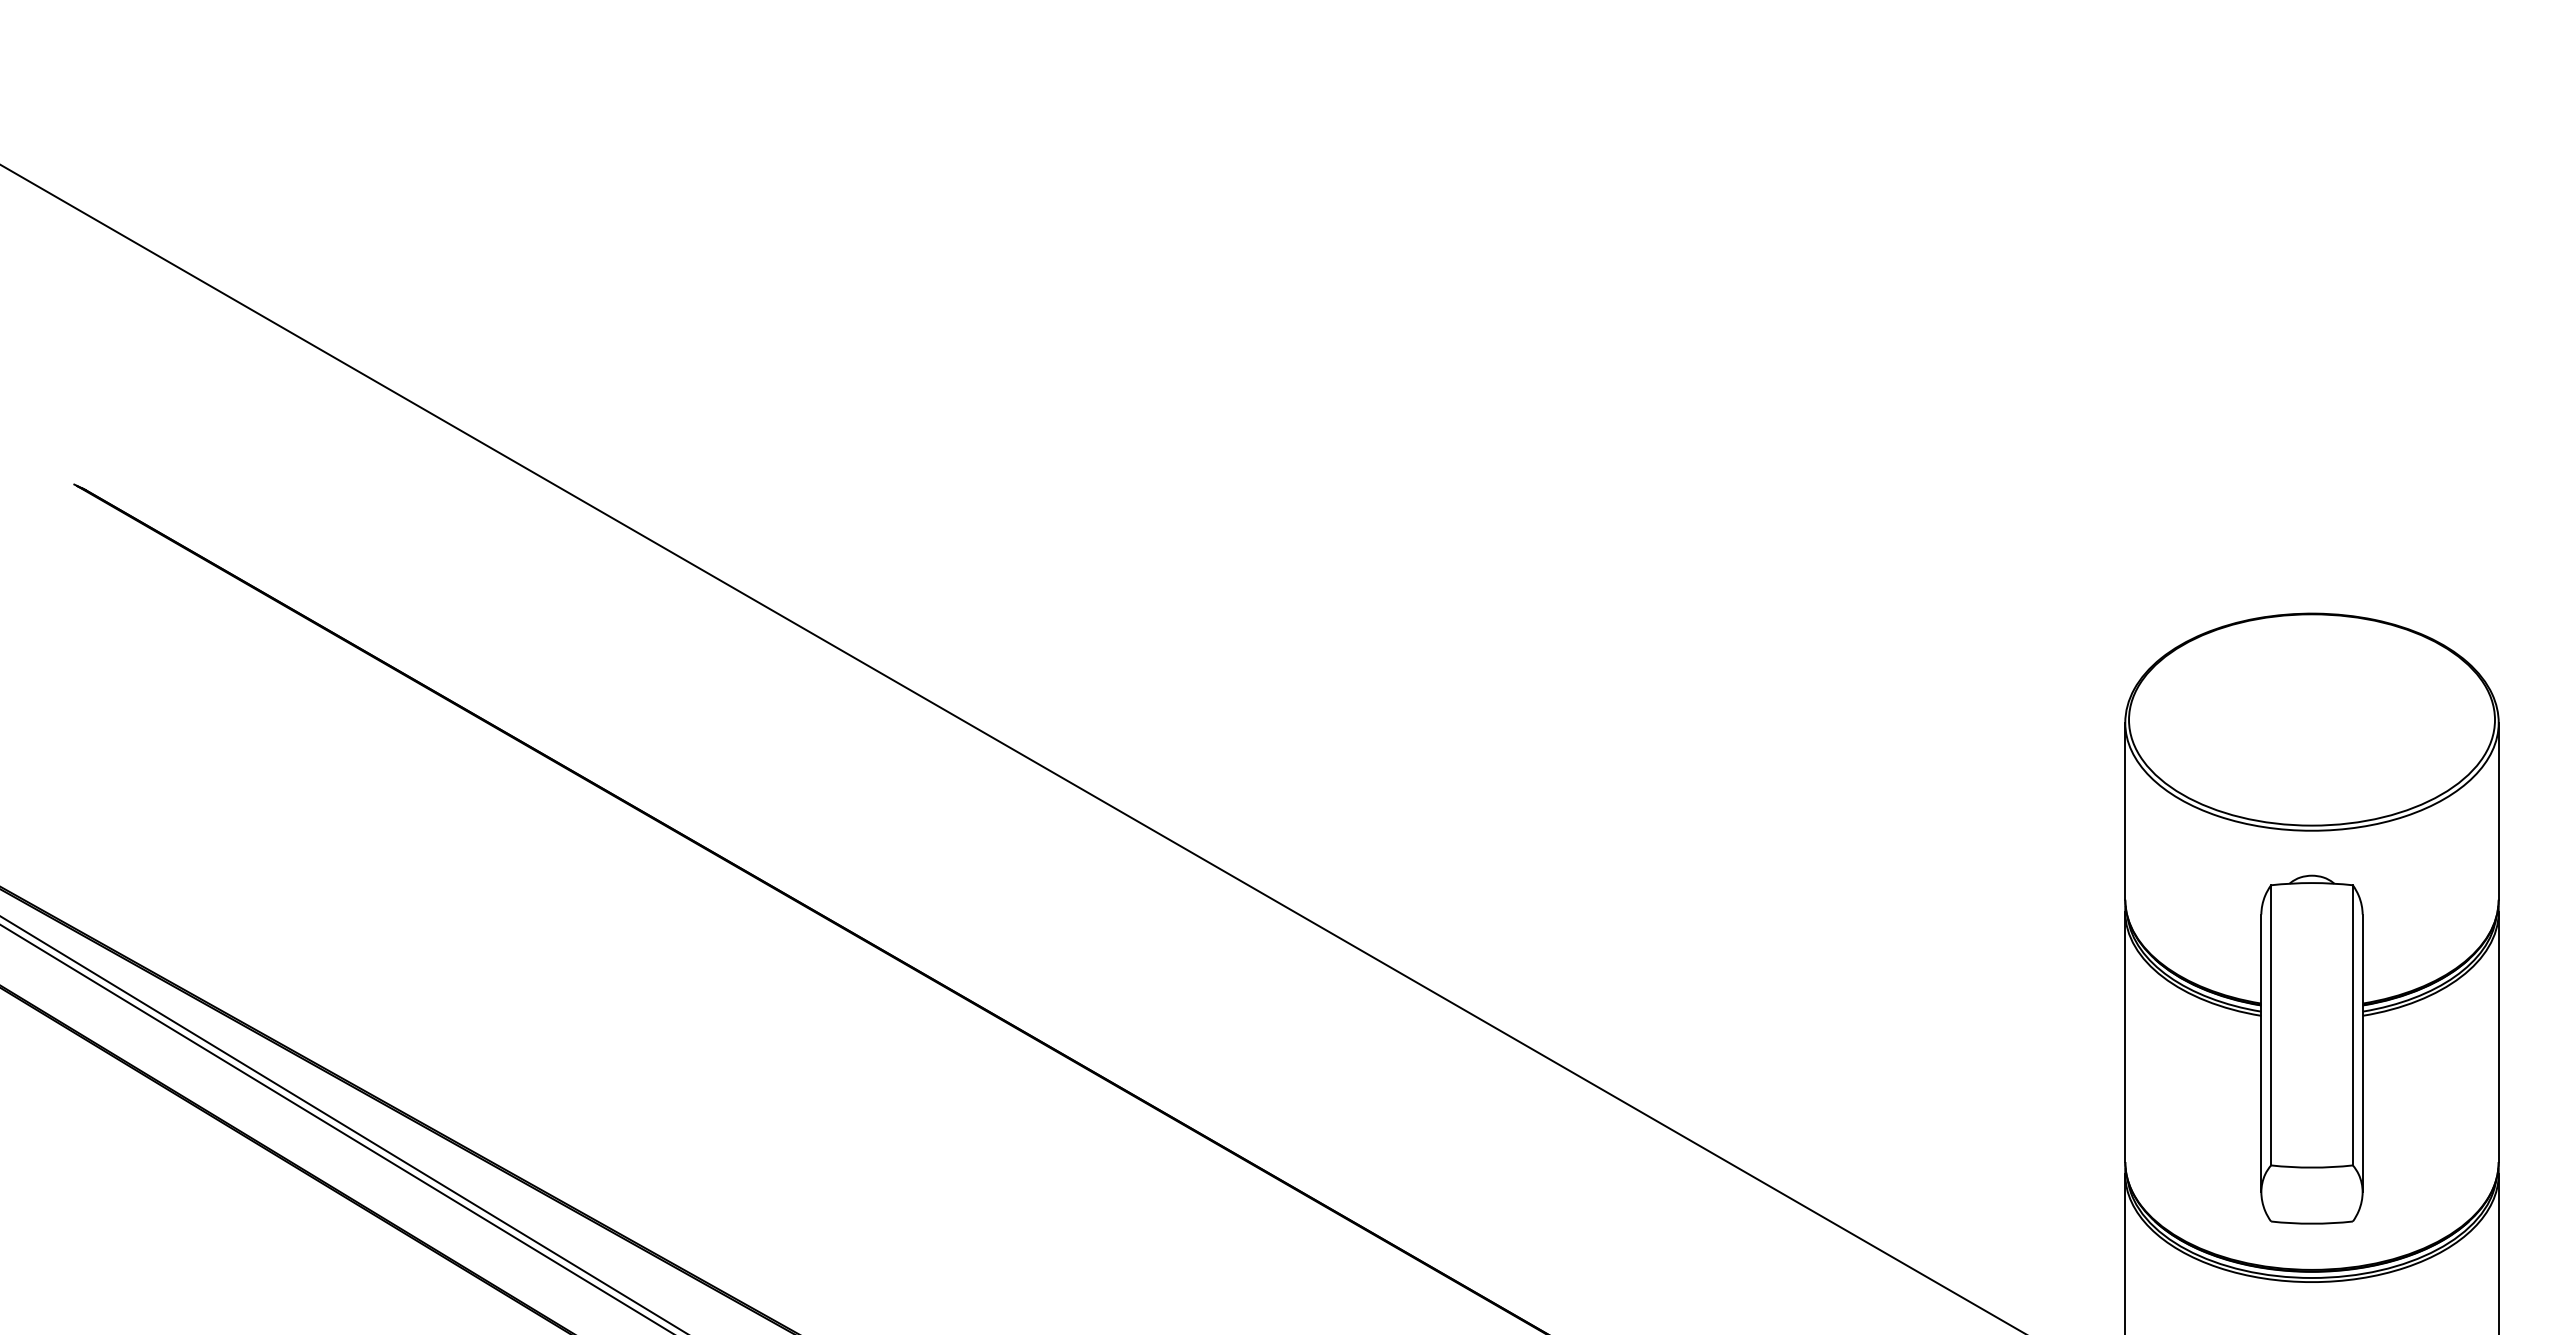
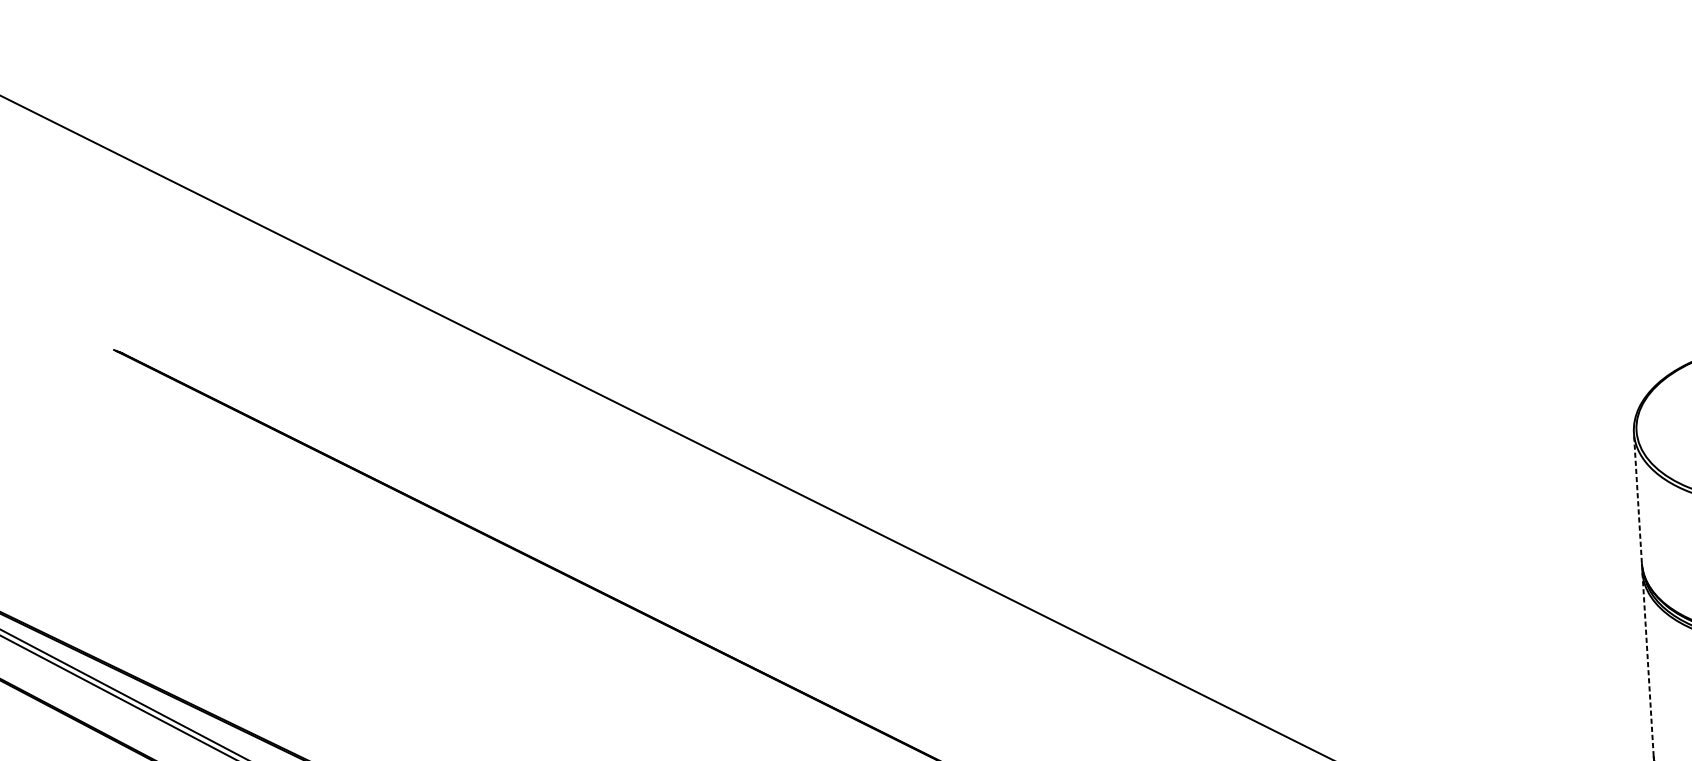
line: (2125, 810) -> (1638, 497), solid -> dashed
line: (2125, 1037) -> (1648, 664), solid -> dashed

